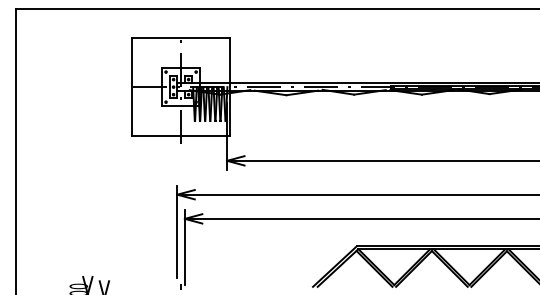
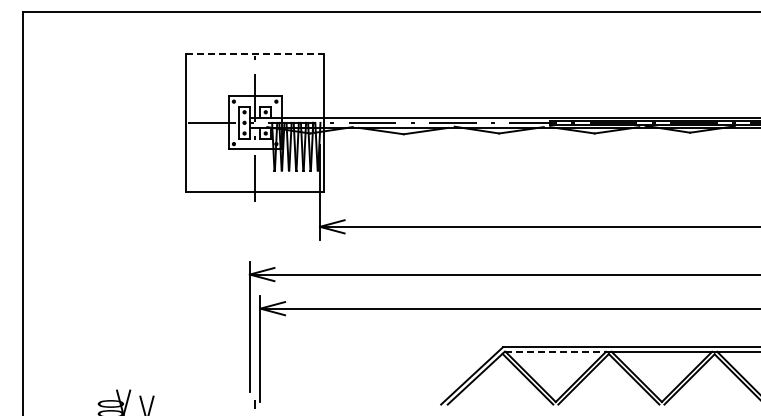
line: (181, 37) -> (255, 53), solid -> dashed
line: (394, 249) -> (556, 351), solid -> dashed

